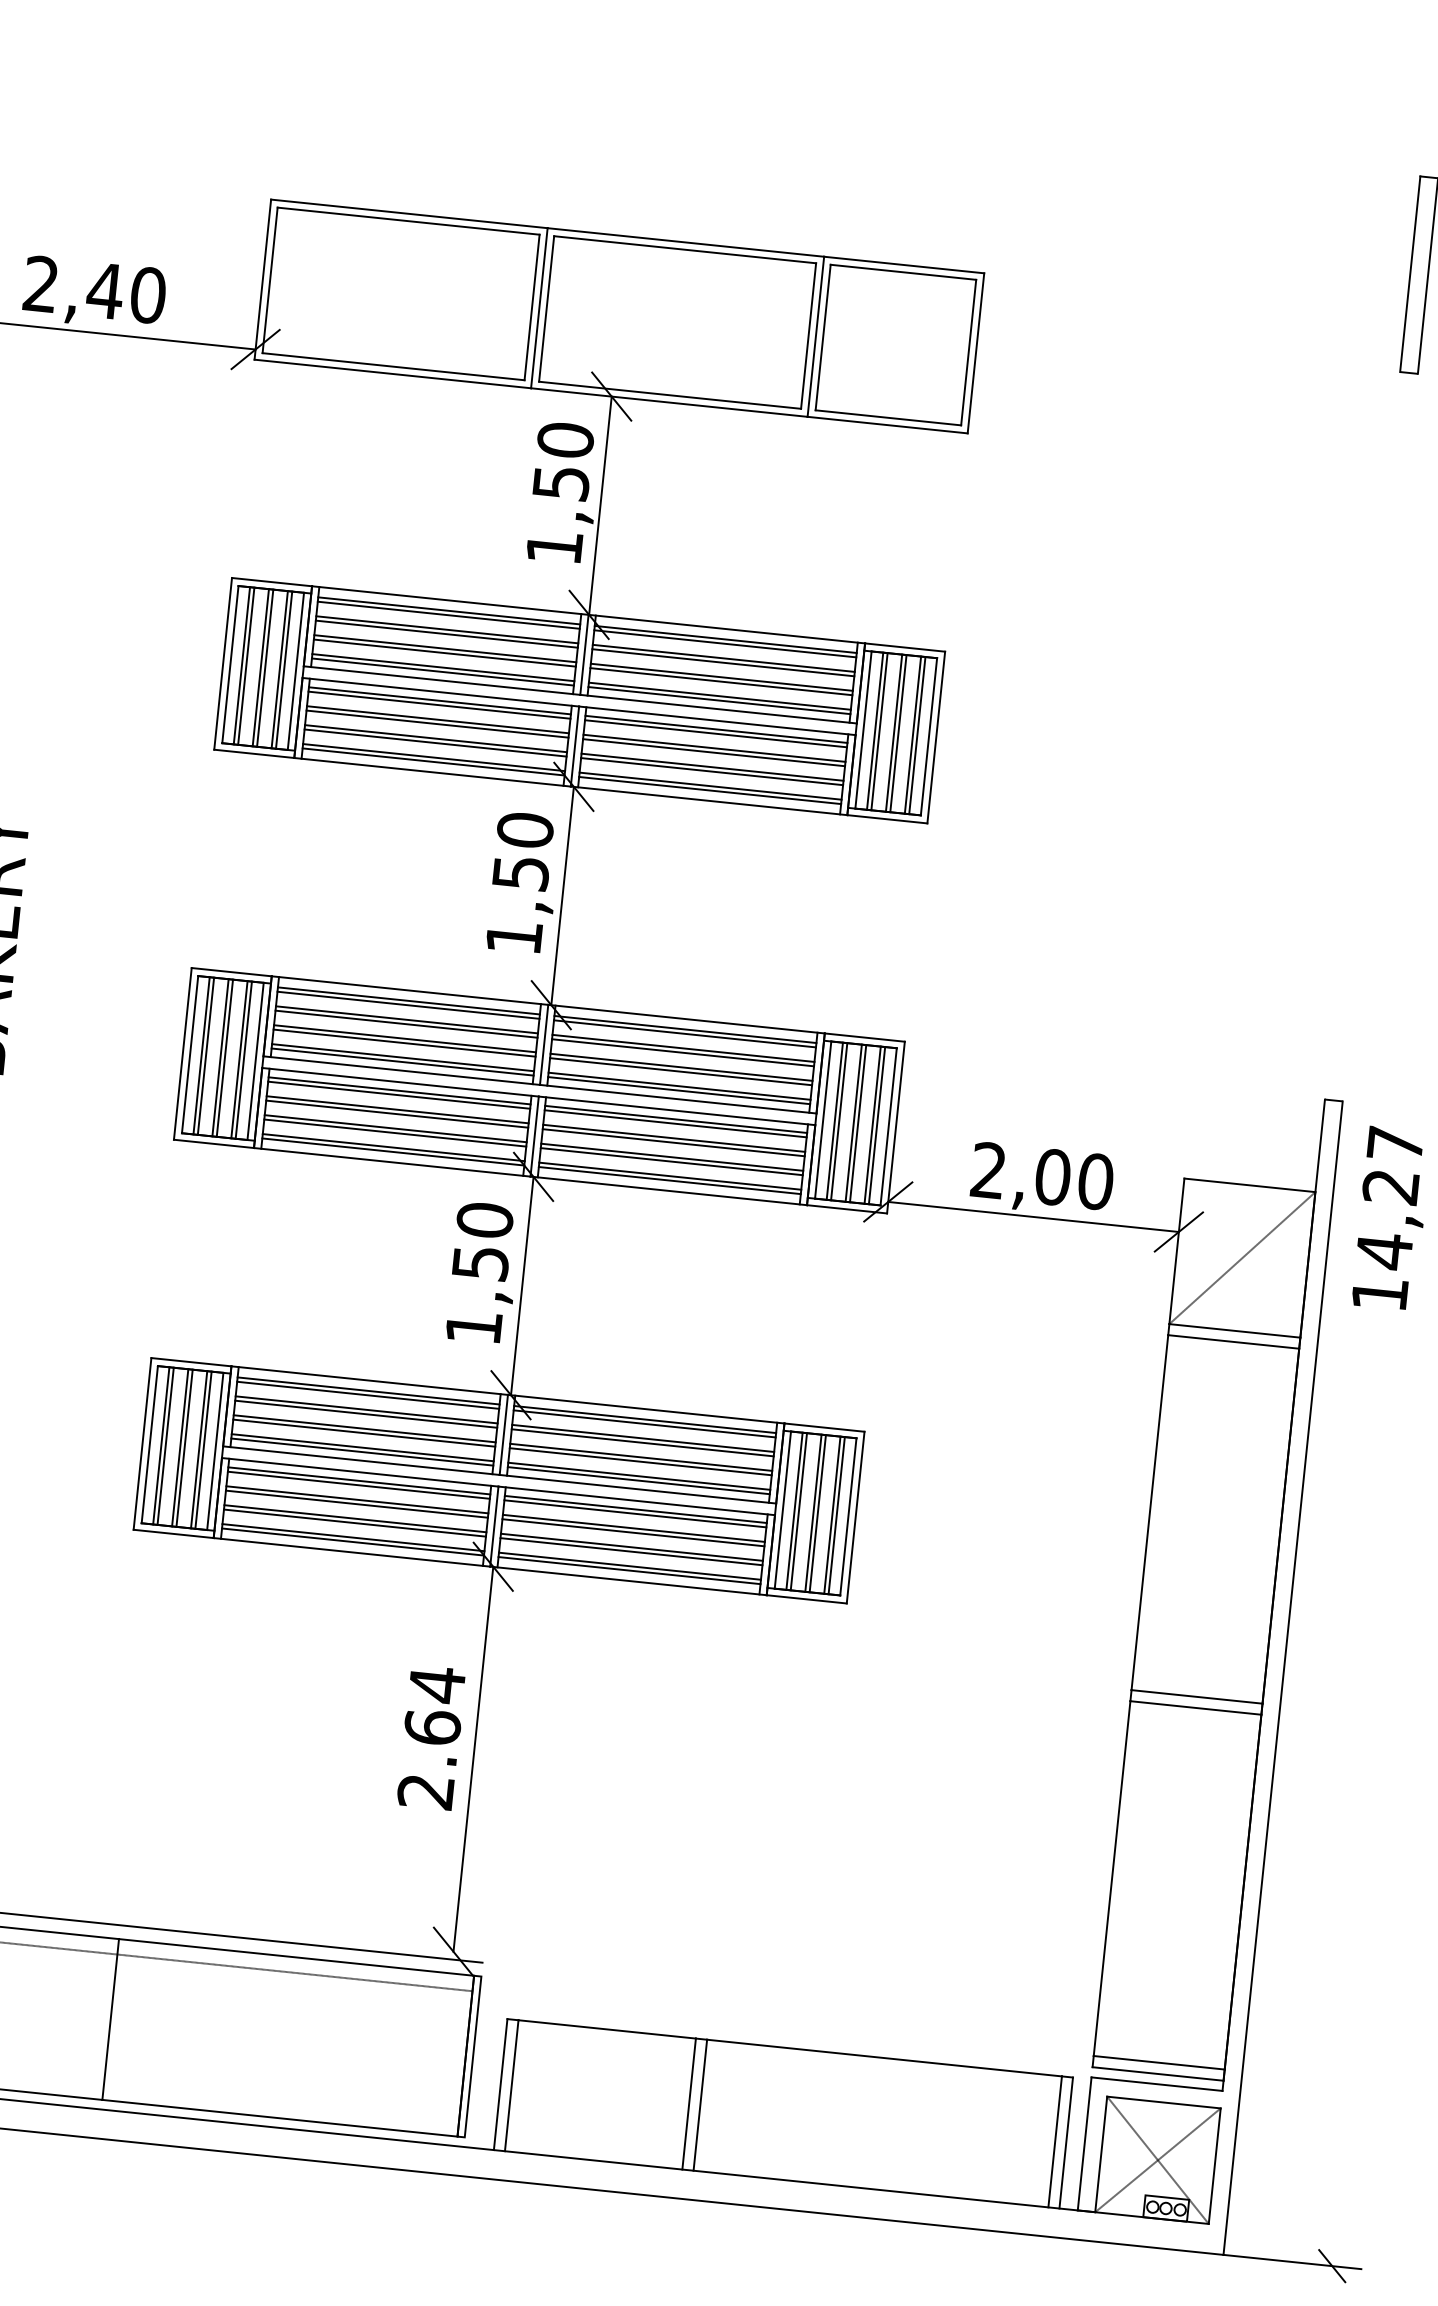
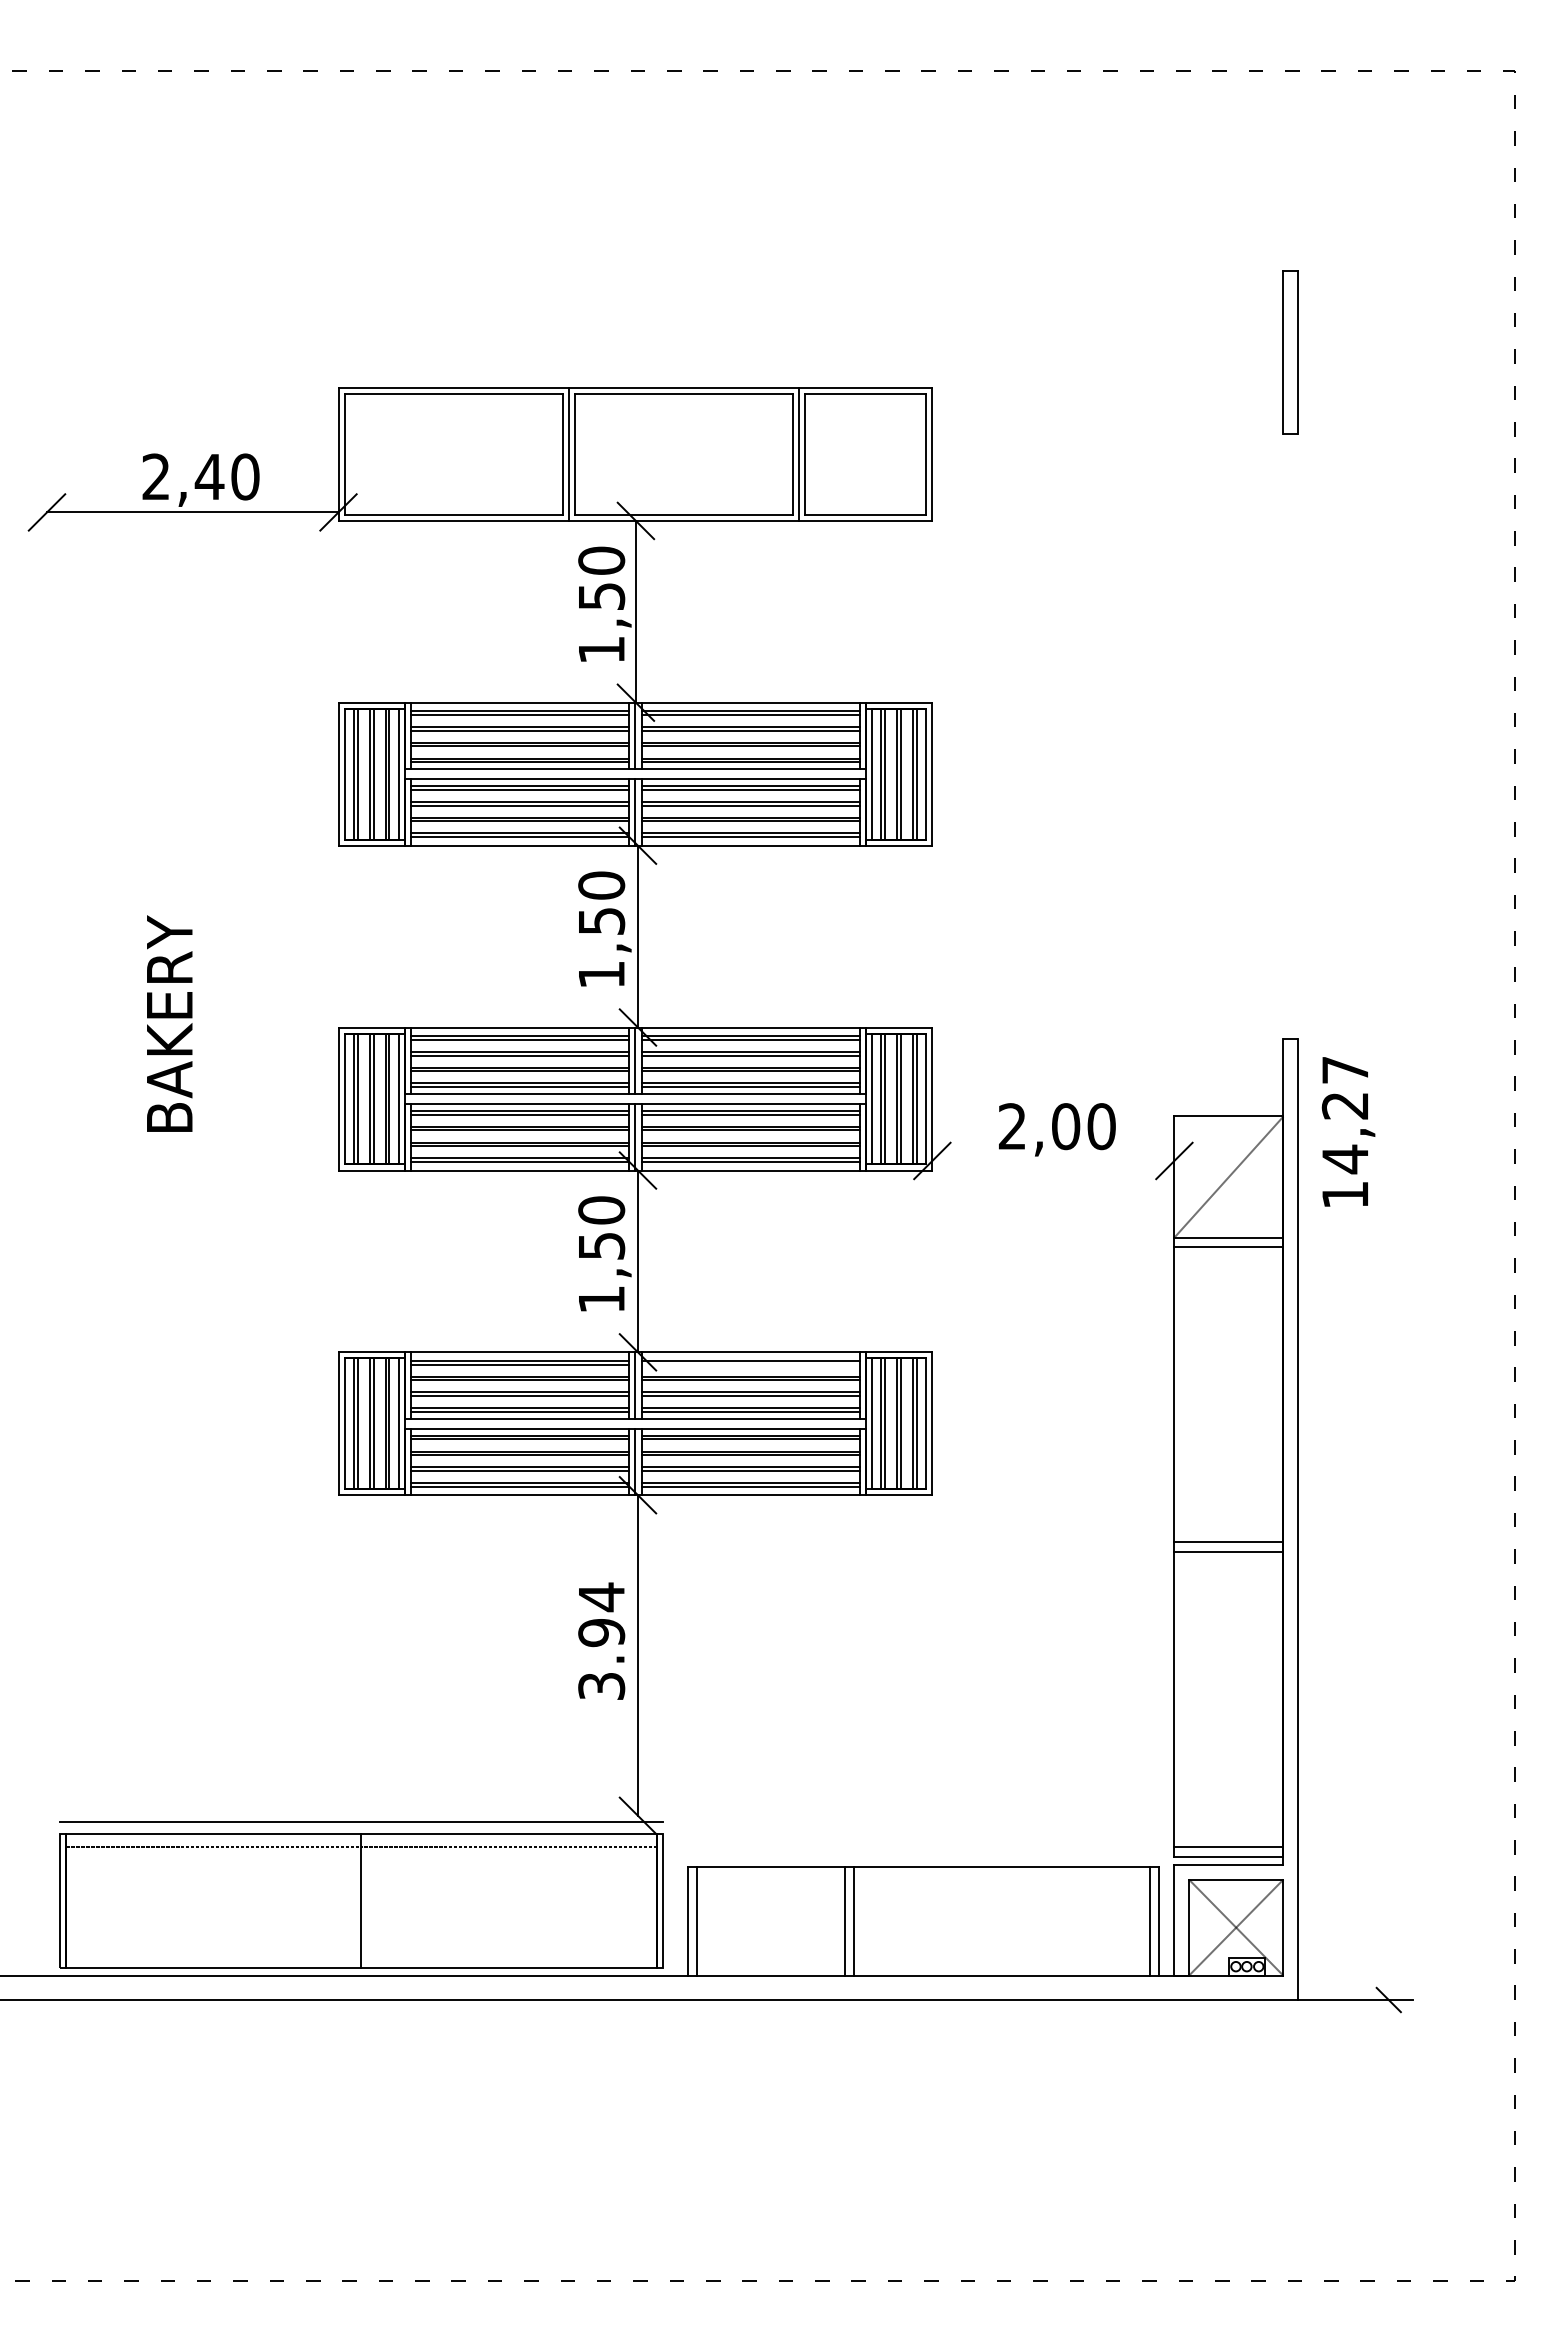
line: (1033, 1216) -> (1053, 1160), removed
line: (644, 1423) -> (750, 1364), removed
text: (429, 1758) -> (601, 1658), 2.64 -> 3.94

